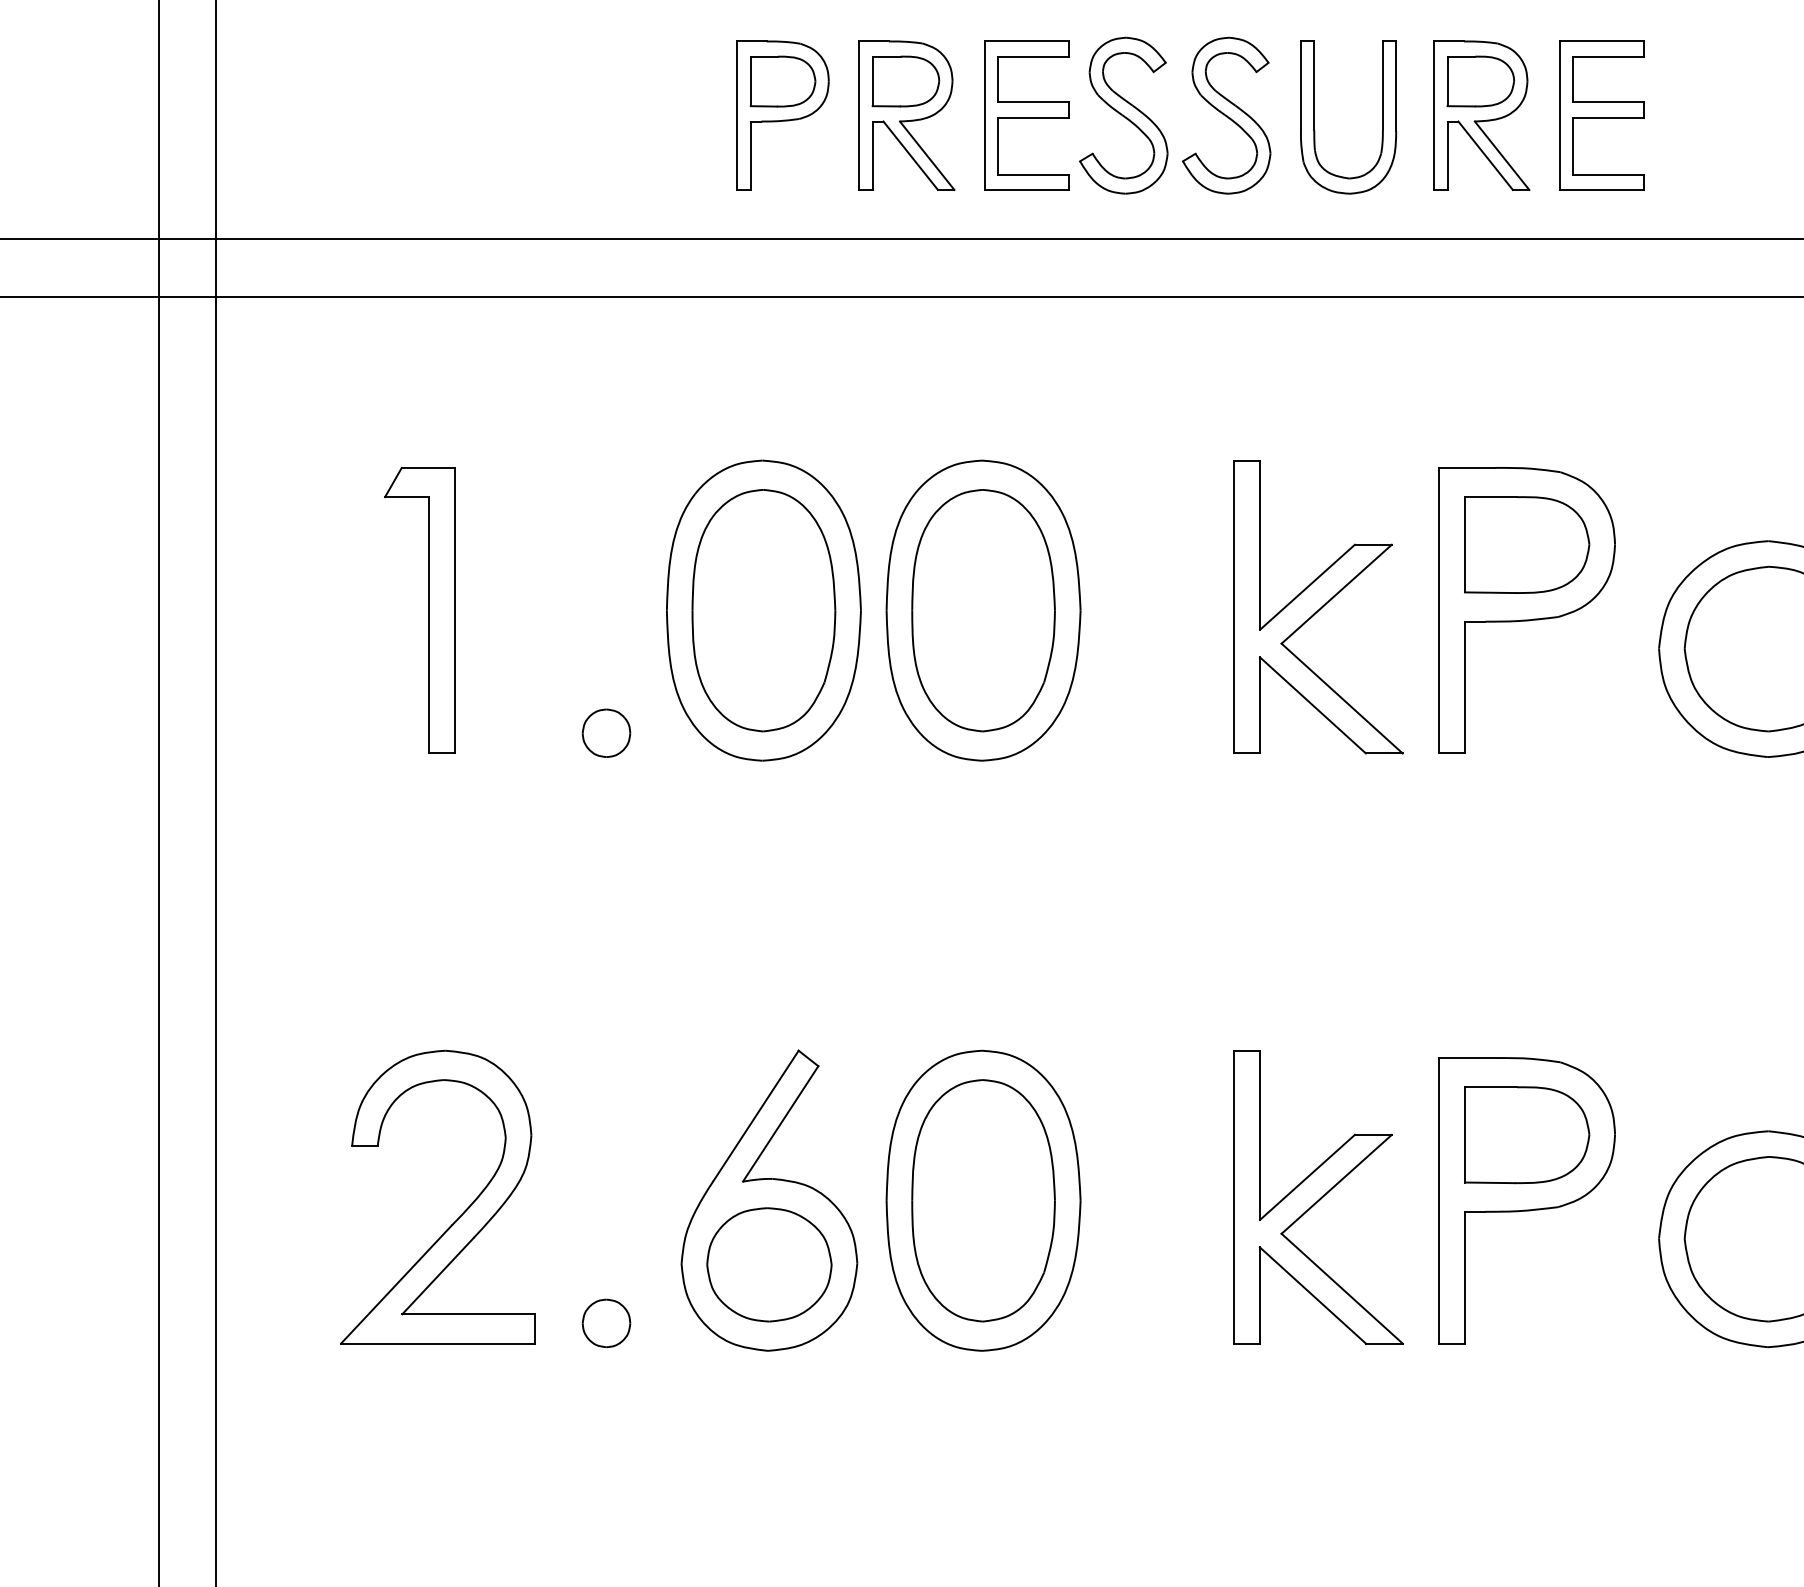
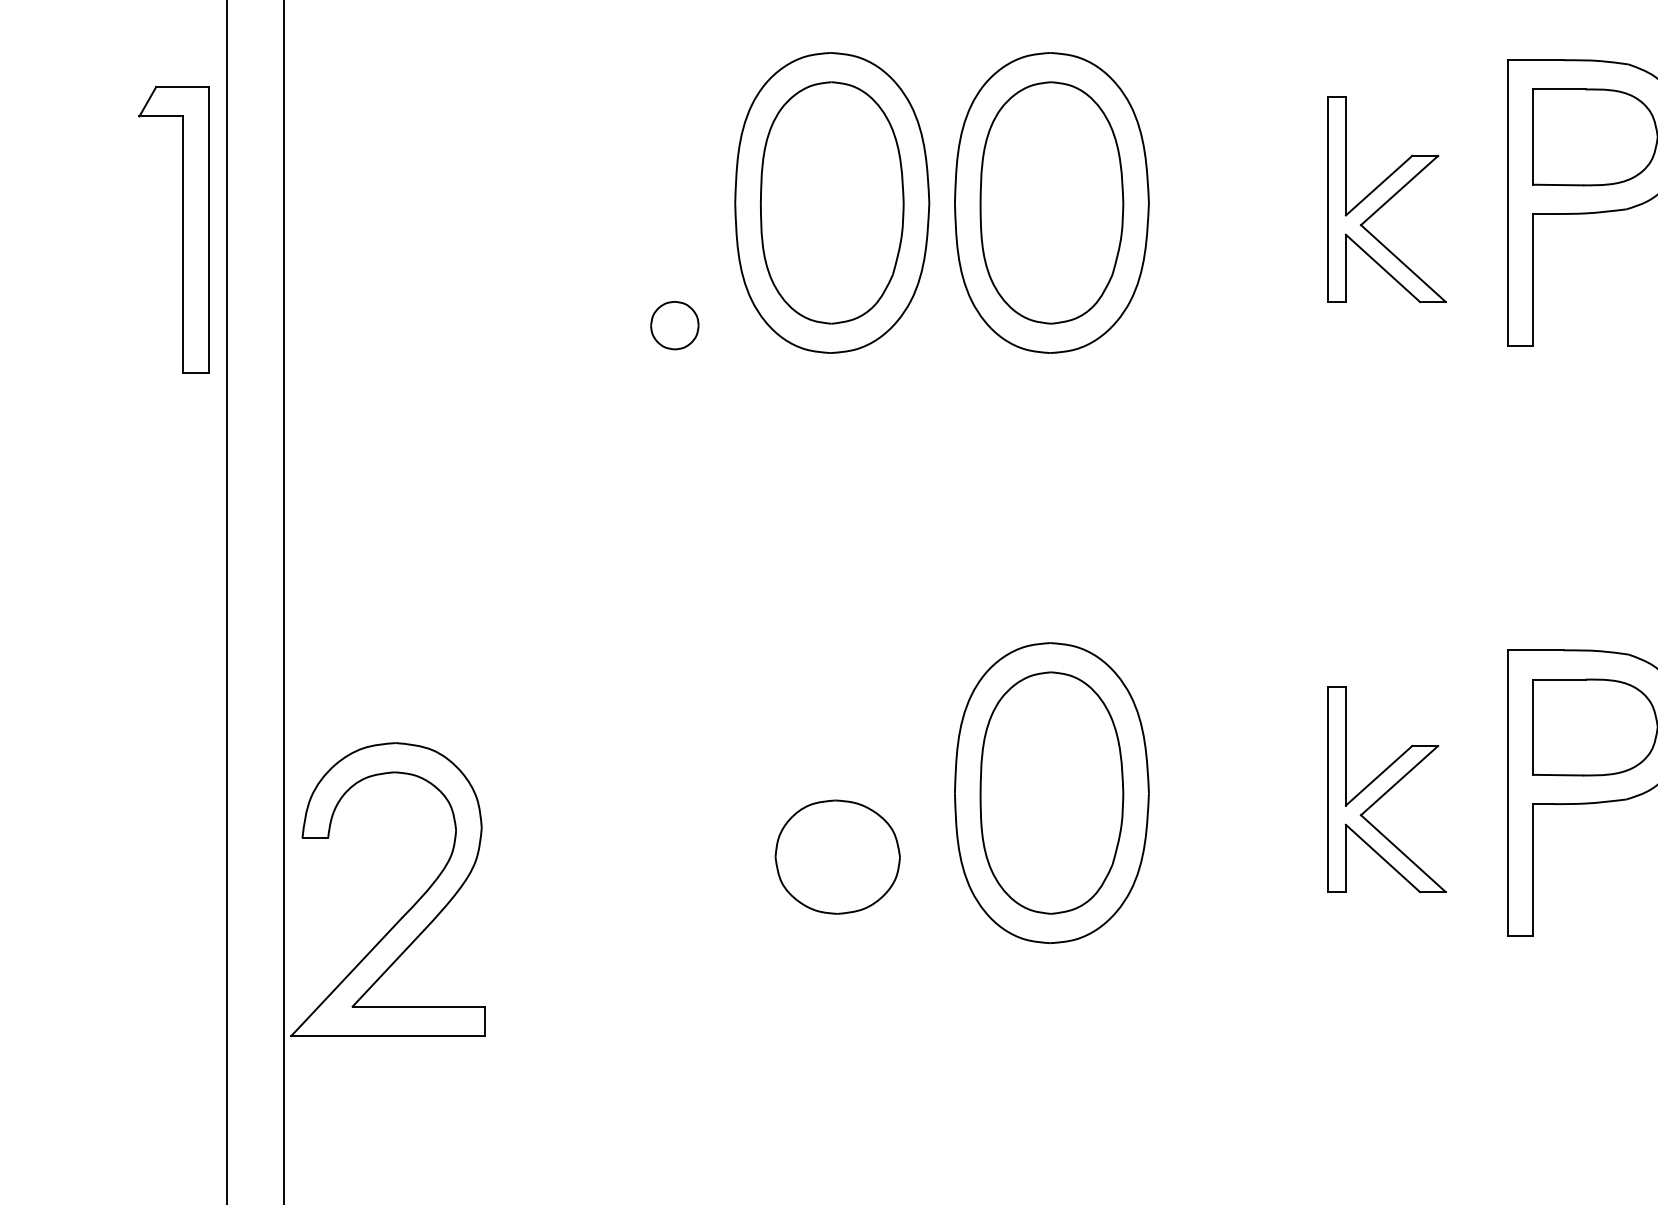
part: (1318, 607) -> (1386, 199), size x0.7
part: (428, 609) -> (182, 228), moved
part: (1318, 1197) -> (1386, 789), size x0.7
part: (769, 1200) -> (837, 792), removed
part: (462, 1212) -> (412, 904), moved
part: (606, 1323) -> (674, 915), removed

